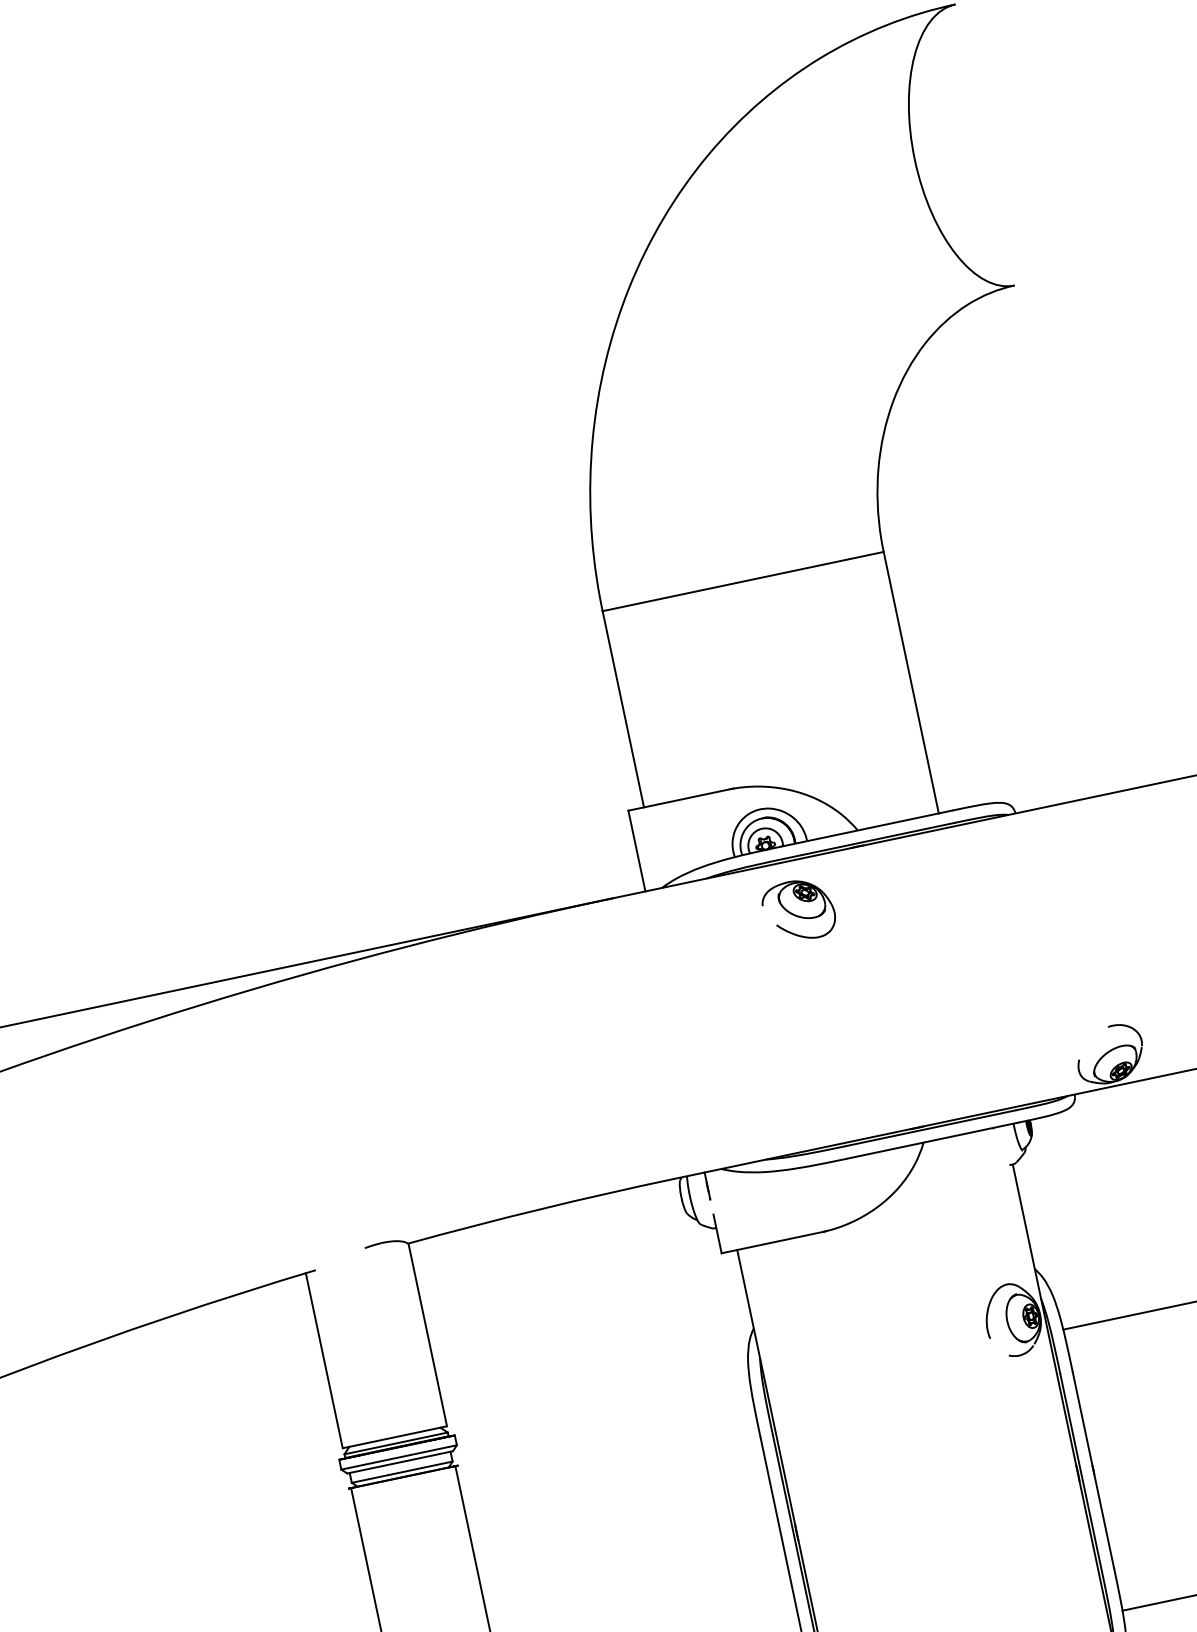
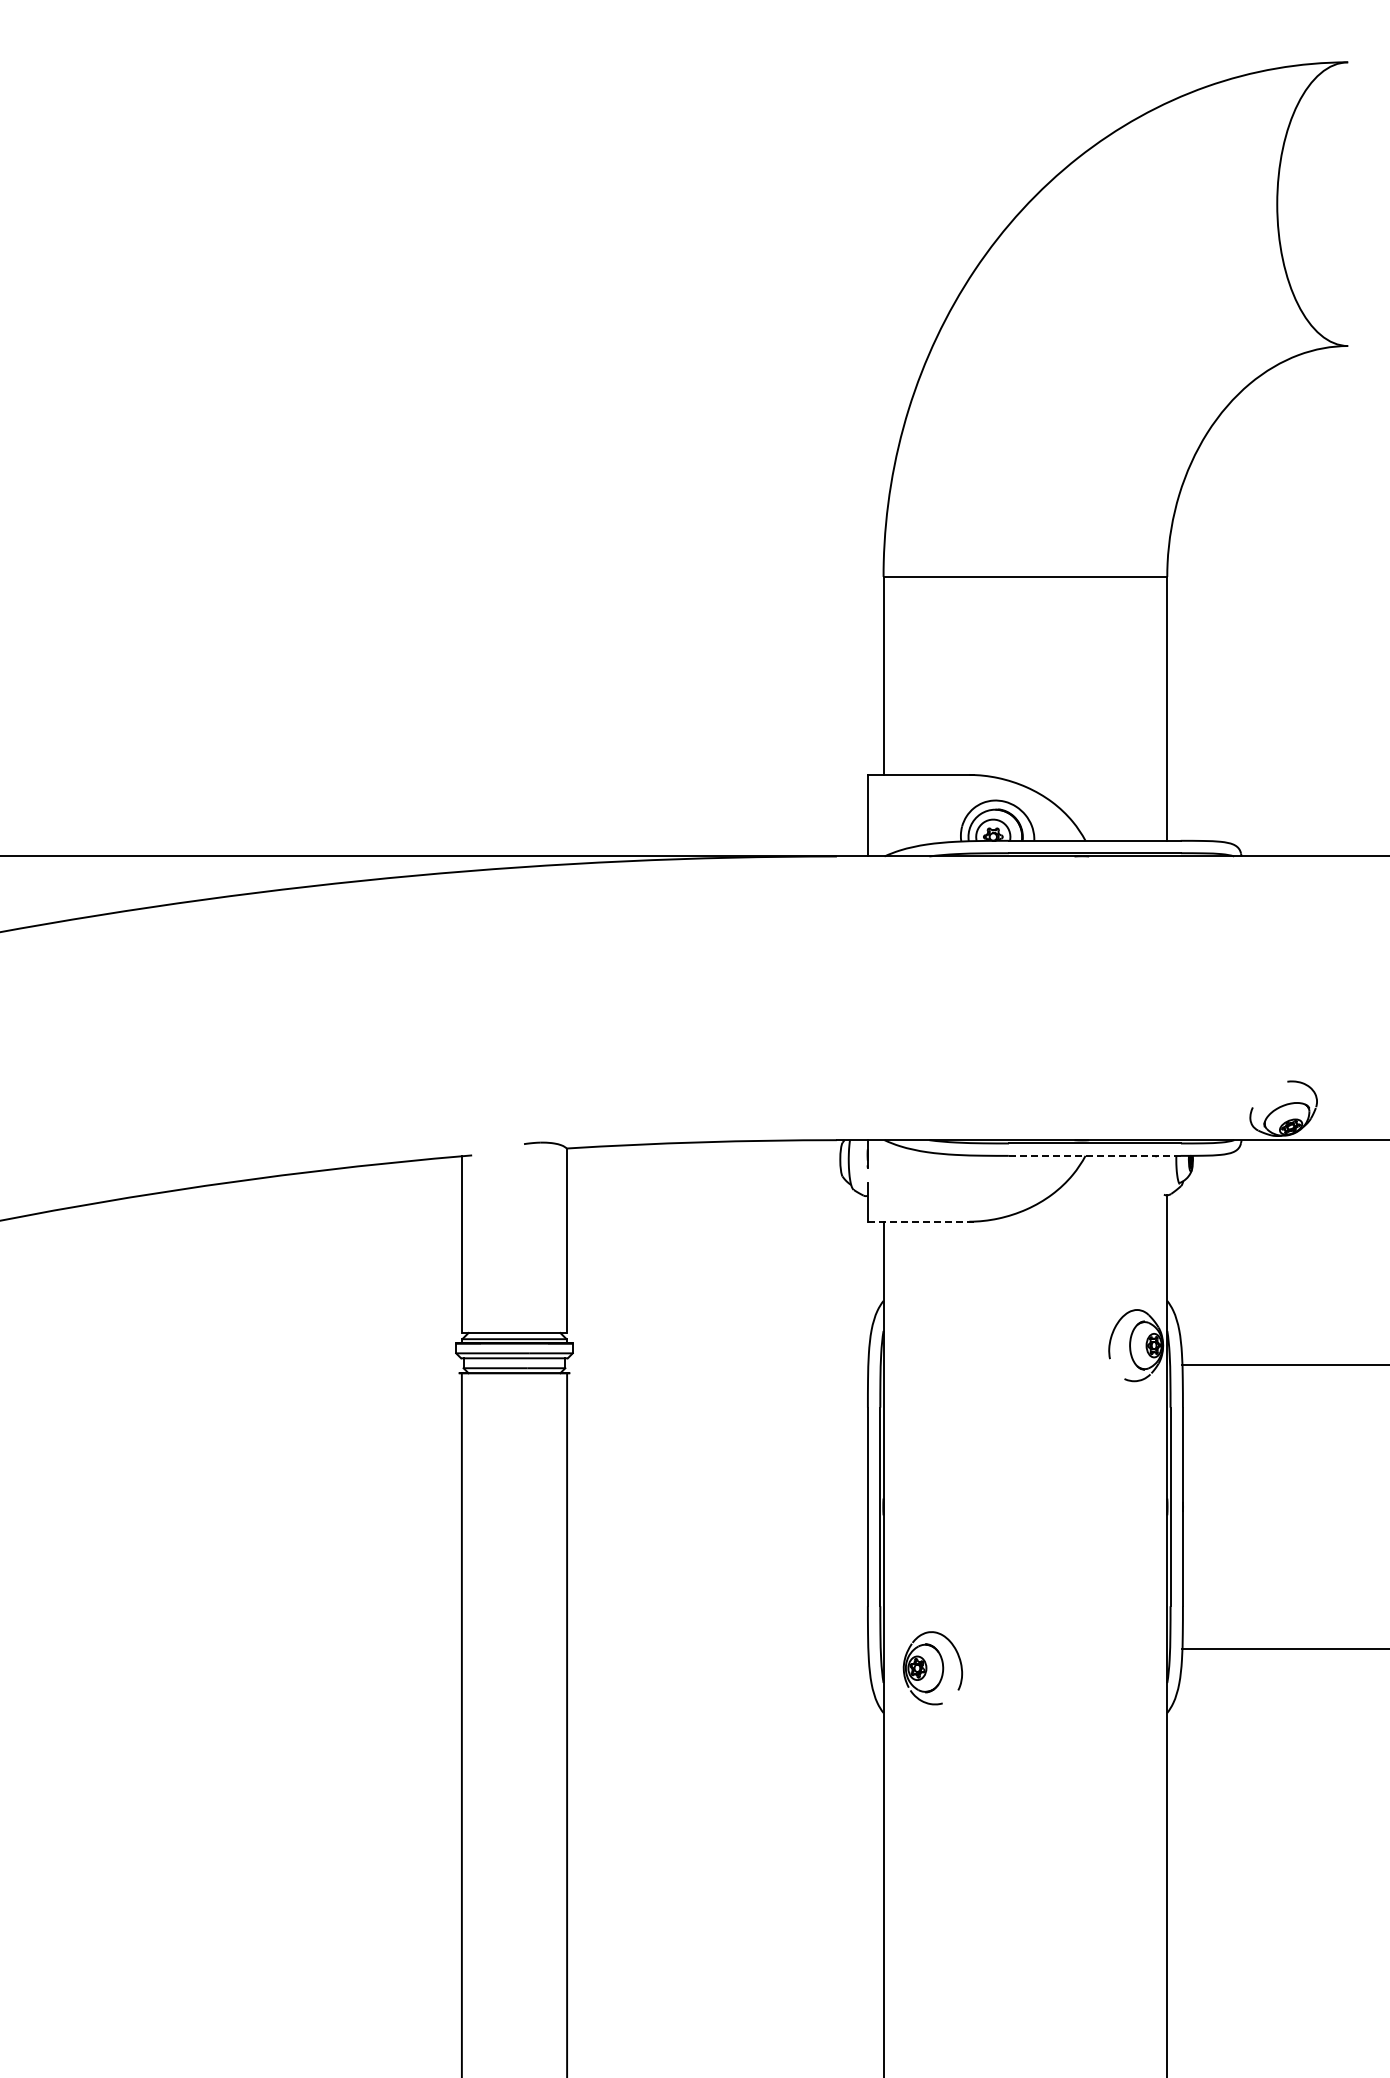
part: (798, 909) -> (1012, 905), removed
line: (932, 1140) -> (1094, 1155), solid -> dashed
line: (773, 1242) -> (920, 1221), solid -> dashed

